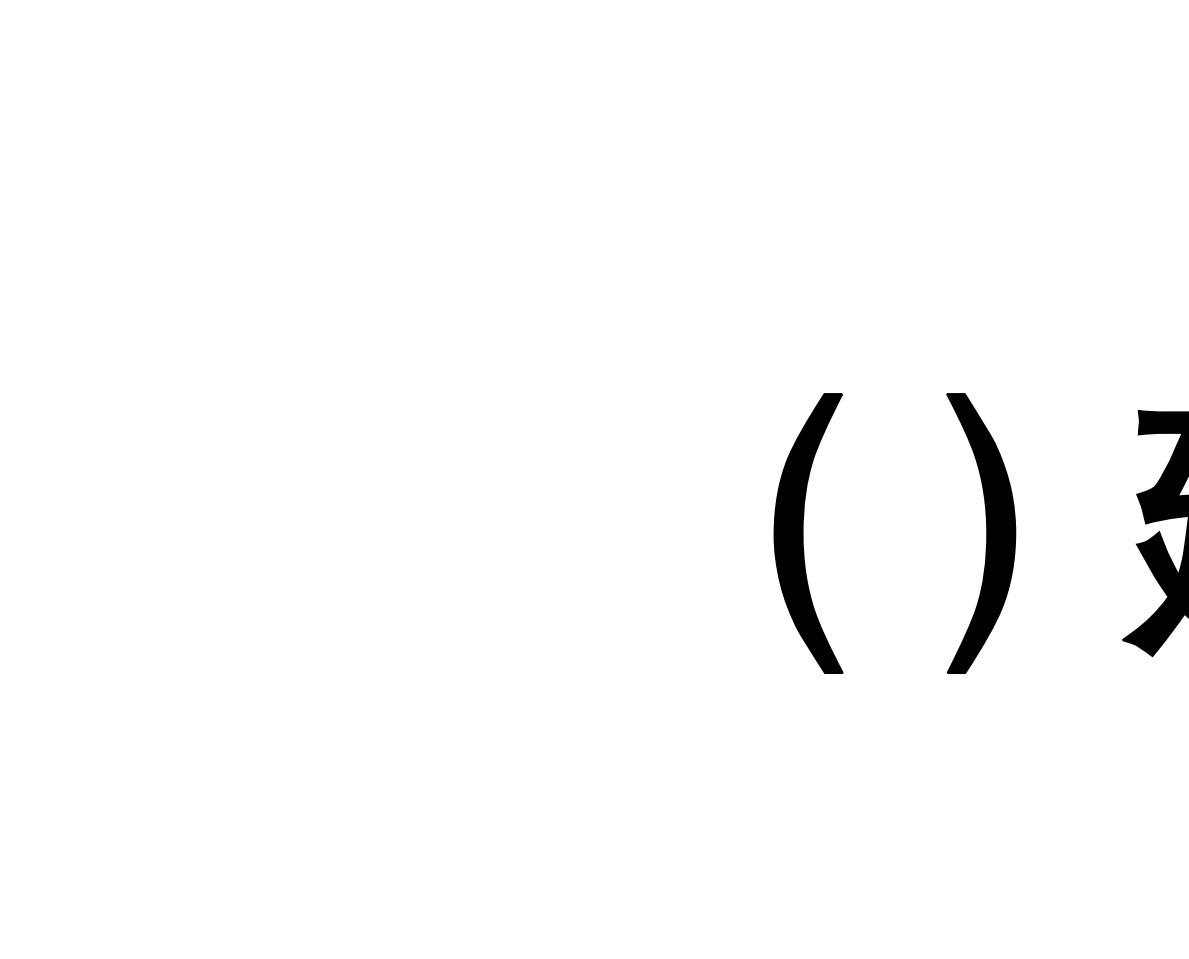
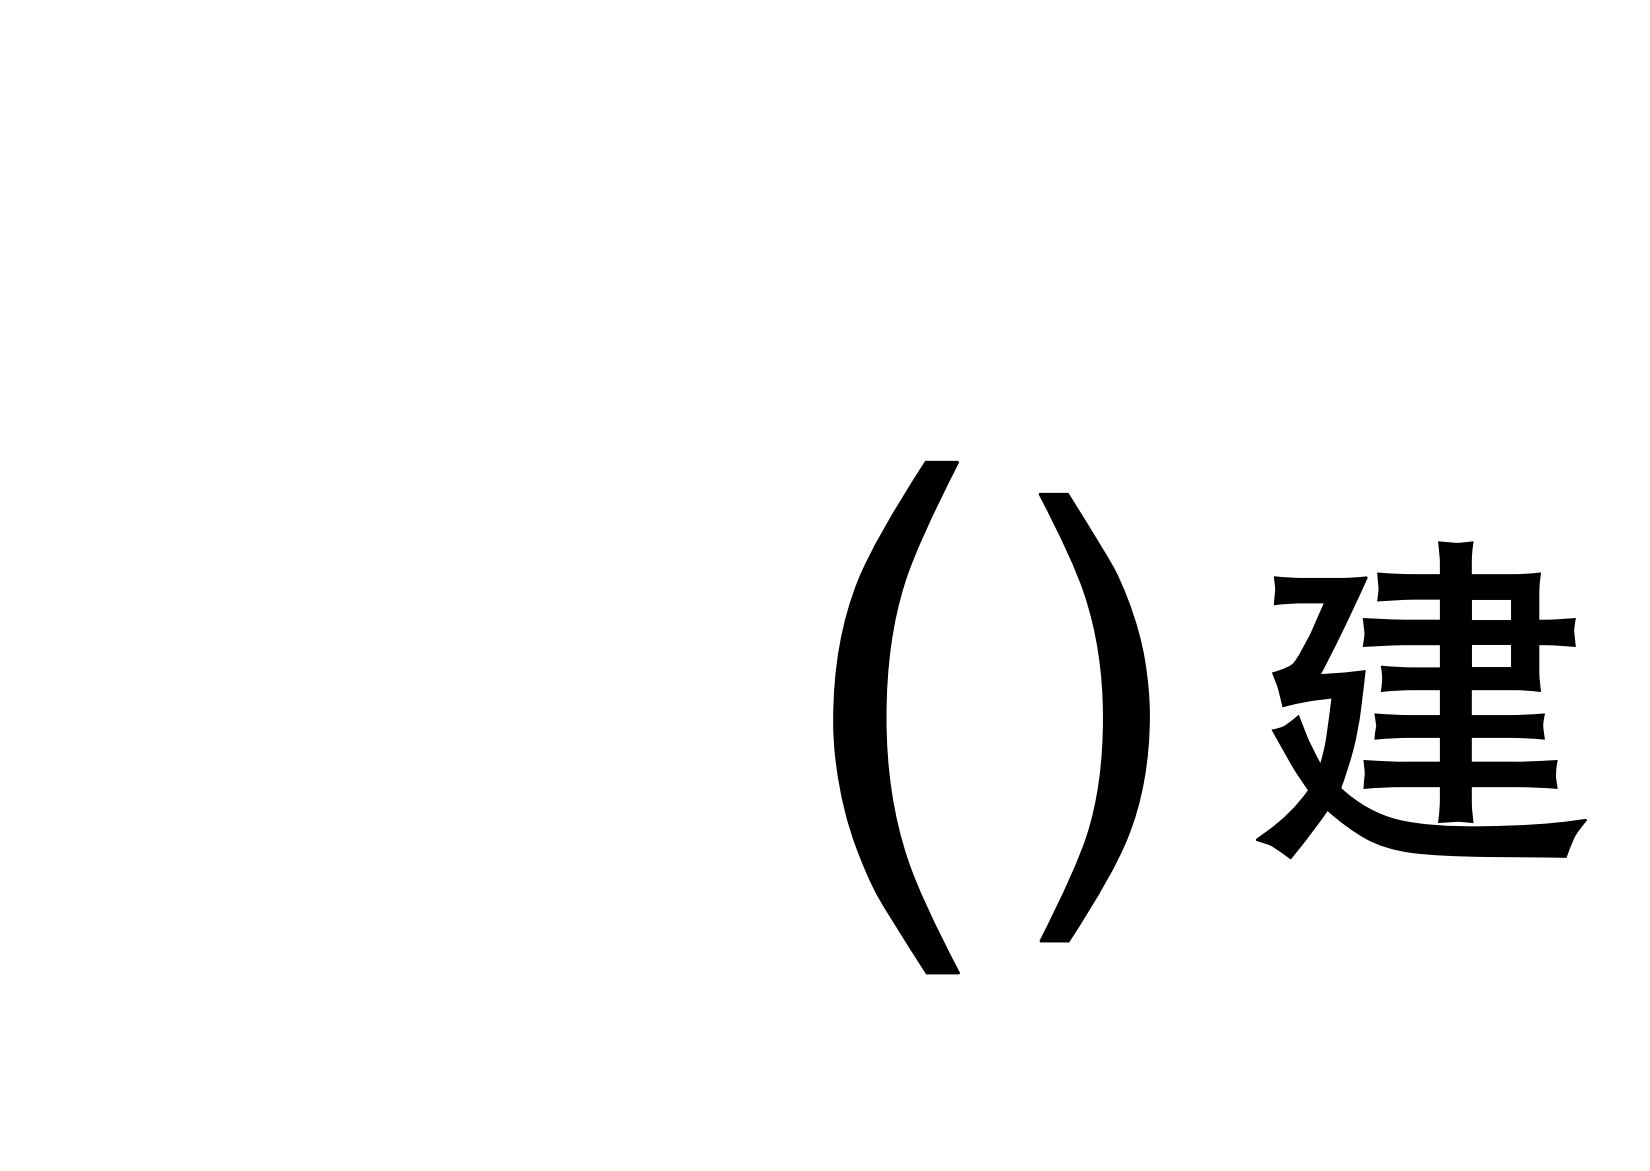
part: (808, 533) -> (896, 717), size x1.6
part: (981, 533) -> (1094, 717), size x1.4

